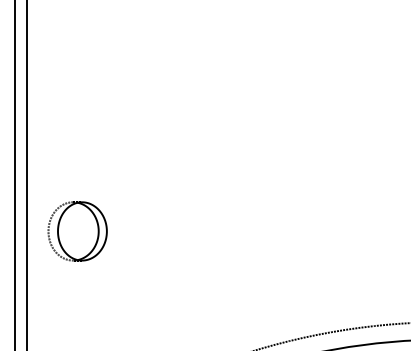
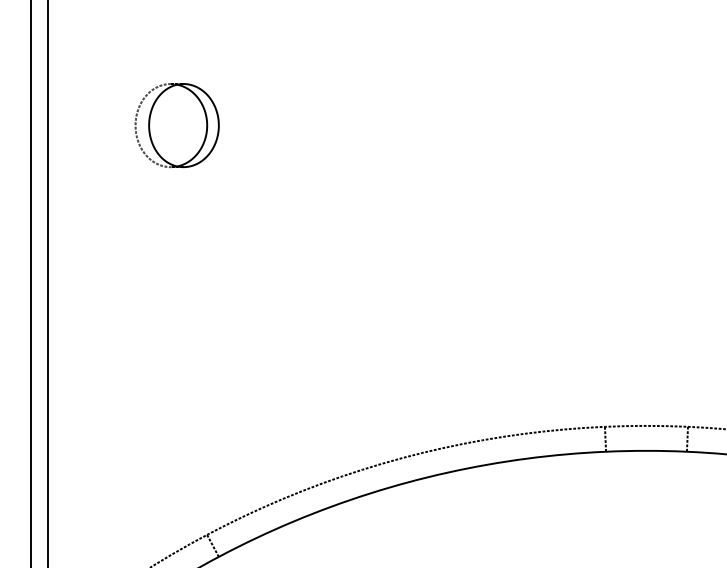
part: (77, 231) -> (176, 125), moved

